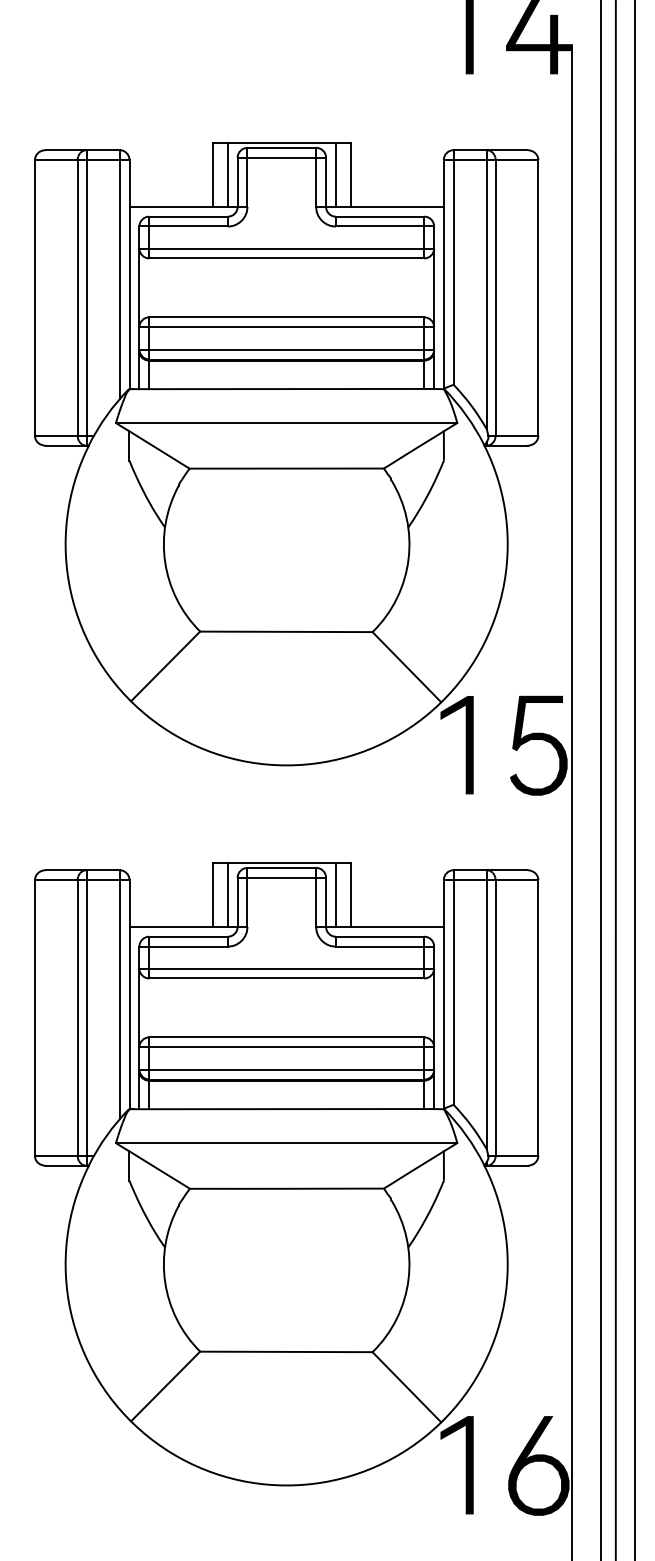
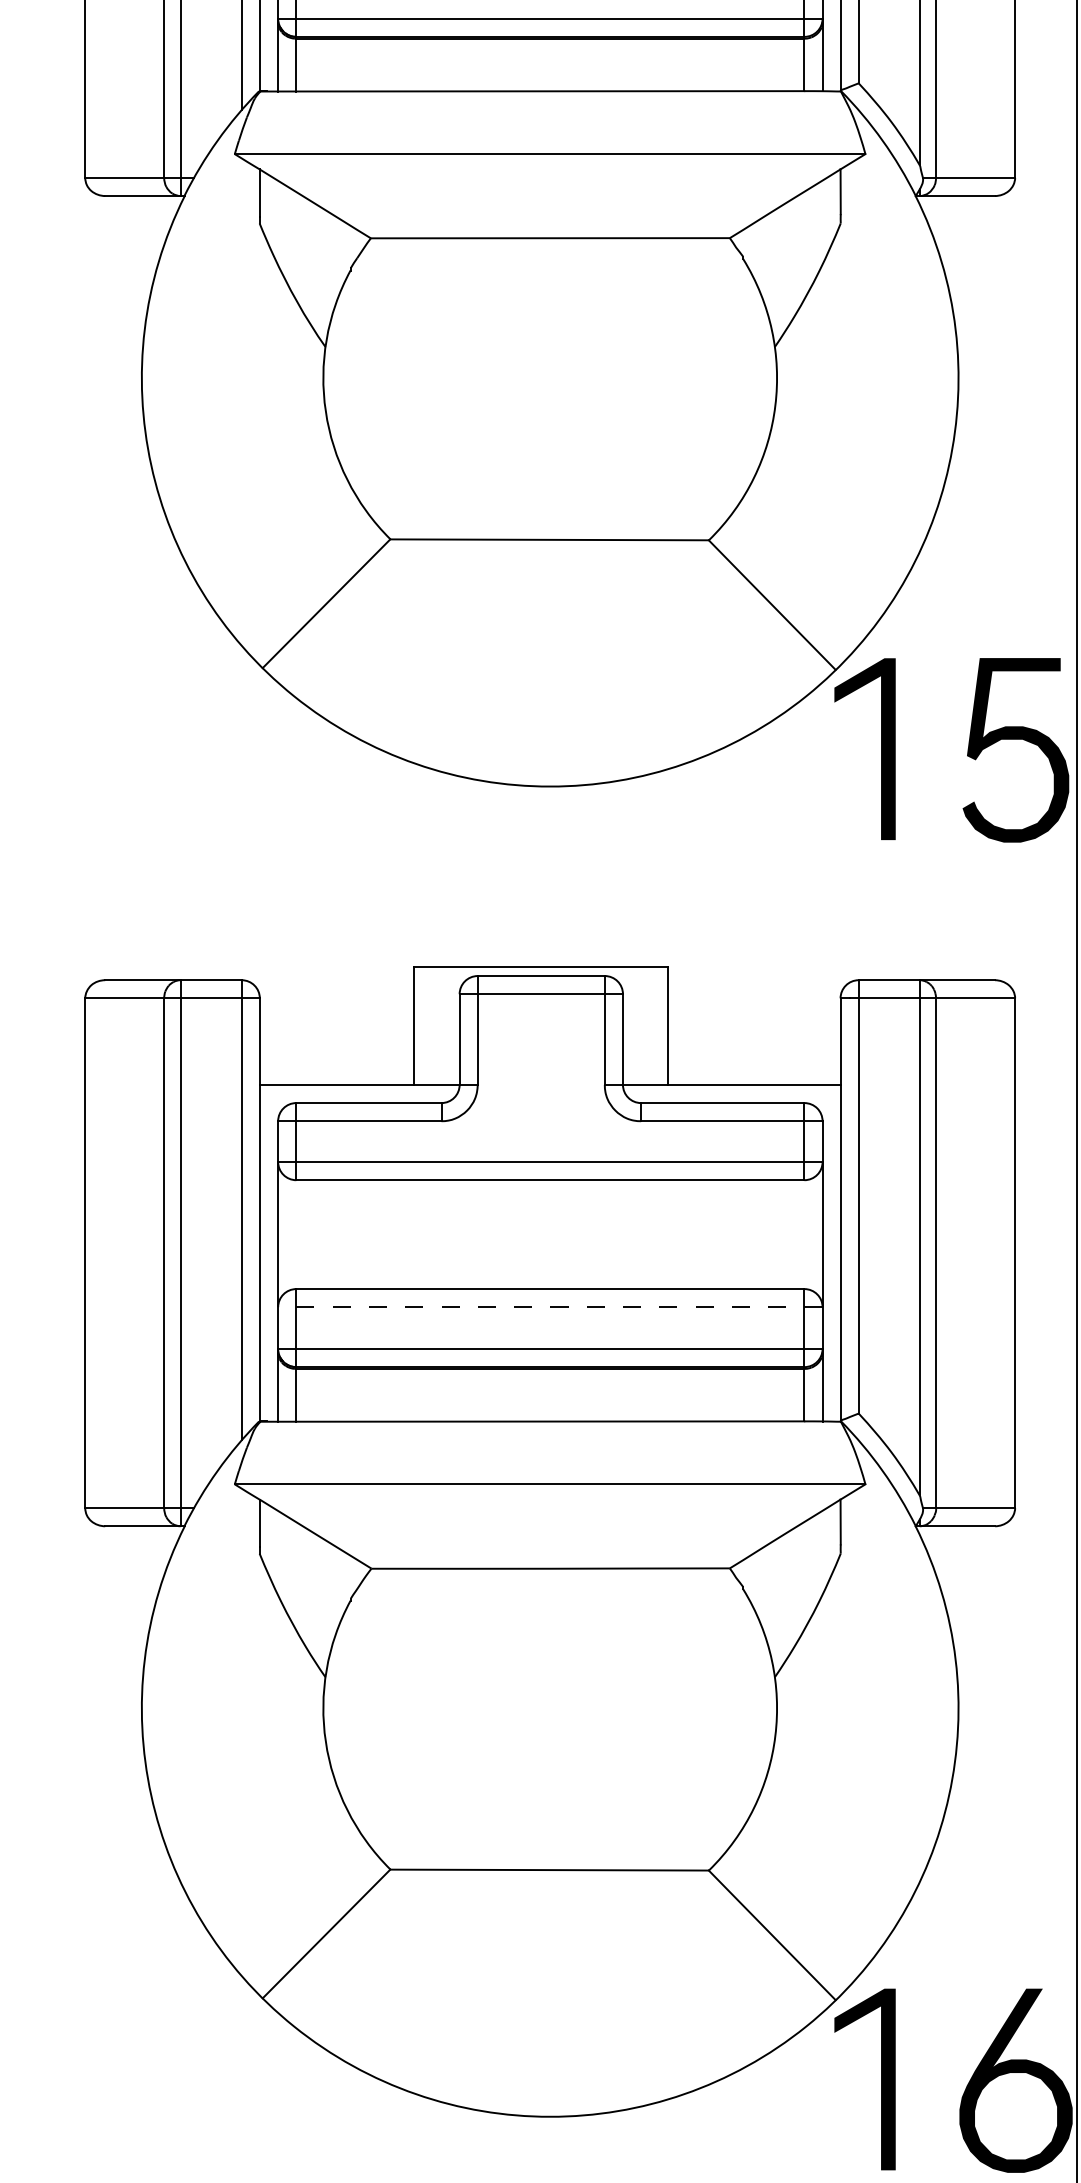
line: (227, 894) -> (440, 1025), removed
line: (335, 894) -> (640, 1025), removed
line: (286, 1047) -> (549, 1307), solid -> dashed

